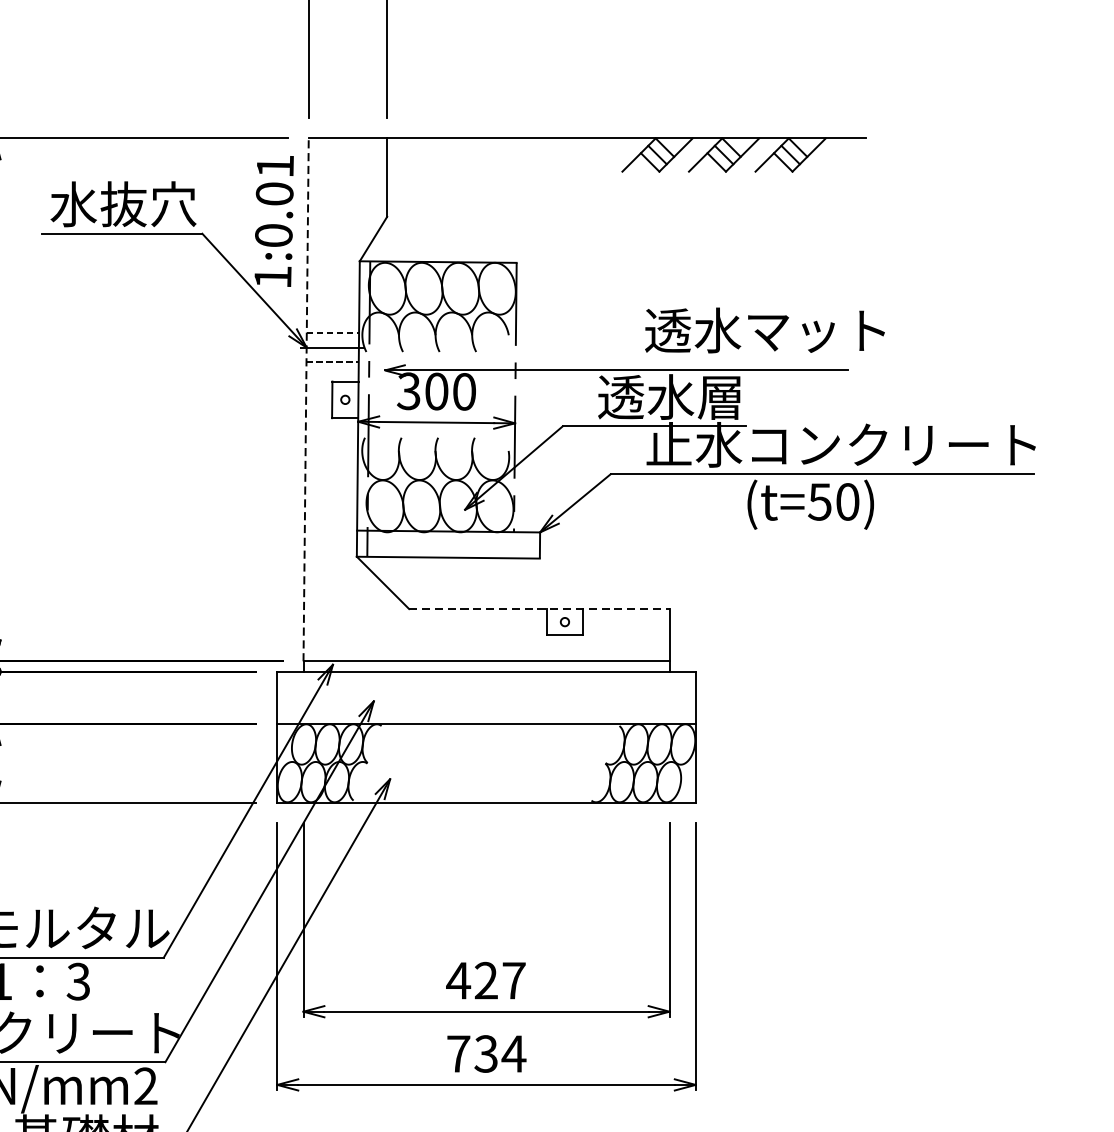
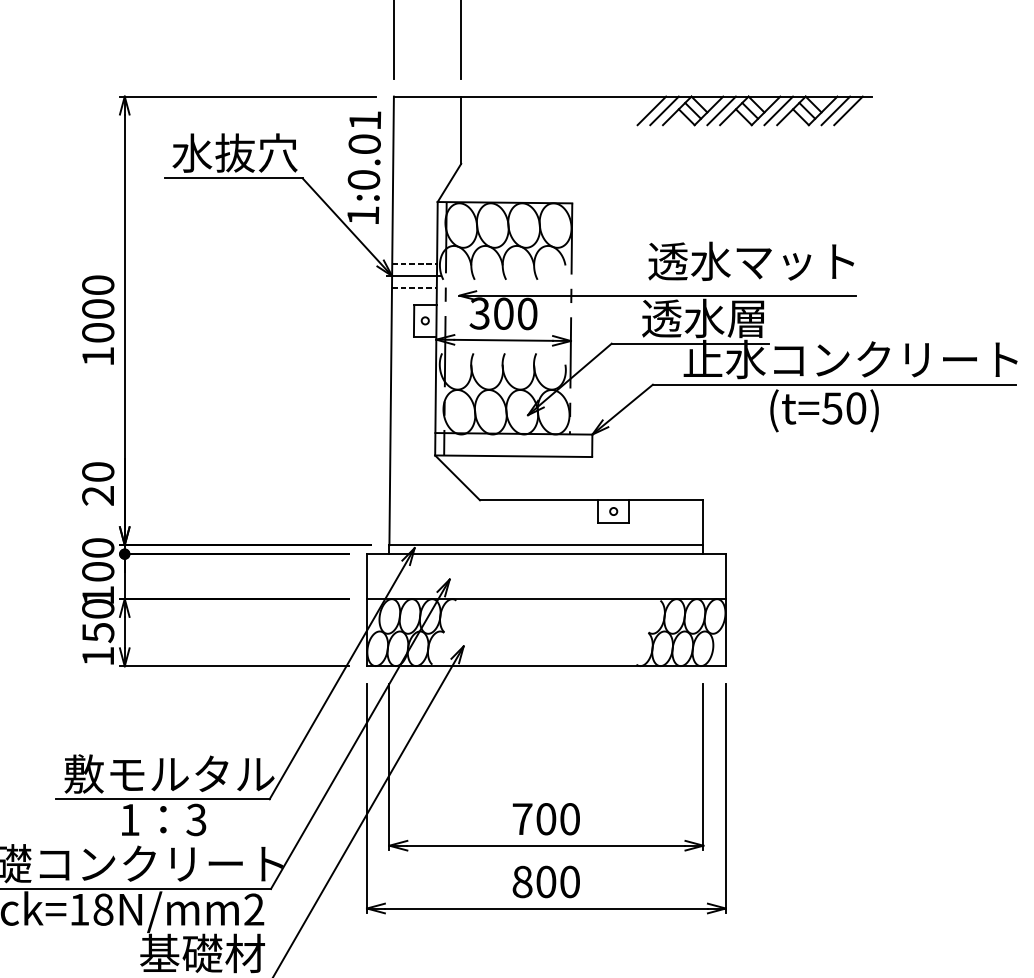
line: (609, 154) -> (651, 110), added
line: (624, 154) -> (664, 110), added
line: (690, 154) -> (721, 110), added
line: (757, 154) -> (778, 110), added
line: (823, 154) -> (835, 110), added
line: (838, 154) -> (848, 110), added
text: (765, 329) -> (751, 260), moved
line: (305, 399) -> (391, 320), dashed -> solid
line: (539, 609) -> (591, 500), dashed -> solid
text: (485, 981) -> (545, 819), 427 -> 700
text: (486, 1053) -> (546, 881), 734 -> 800

